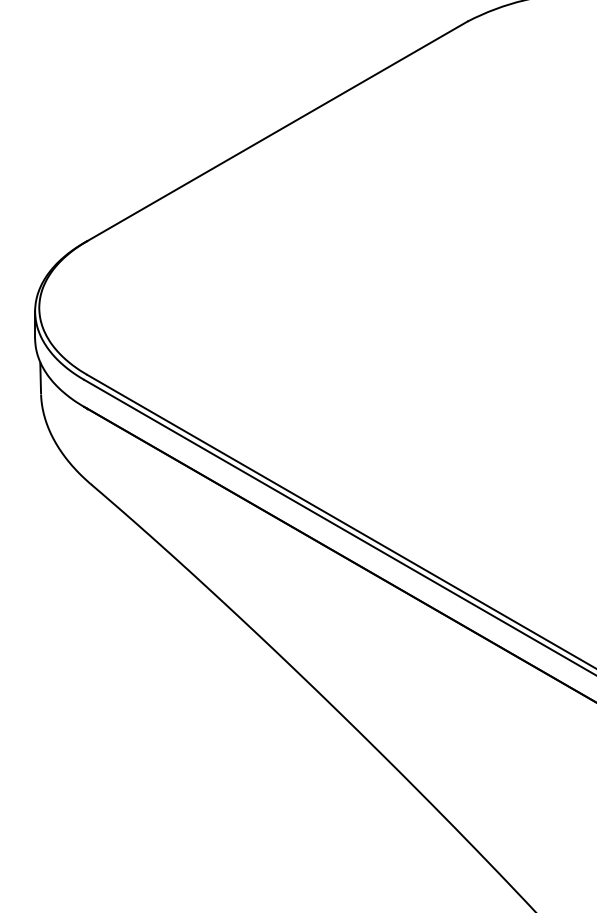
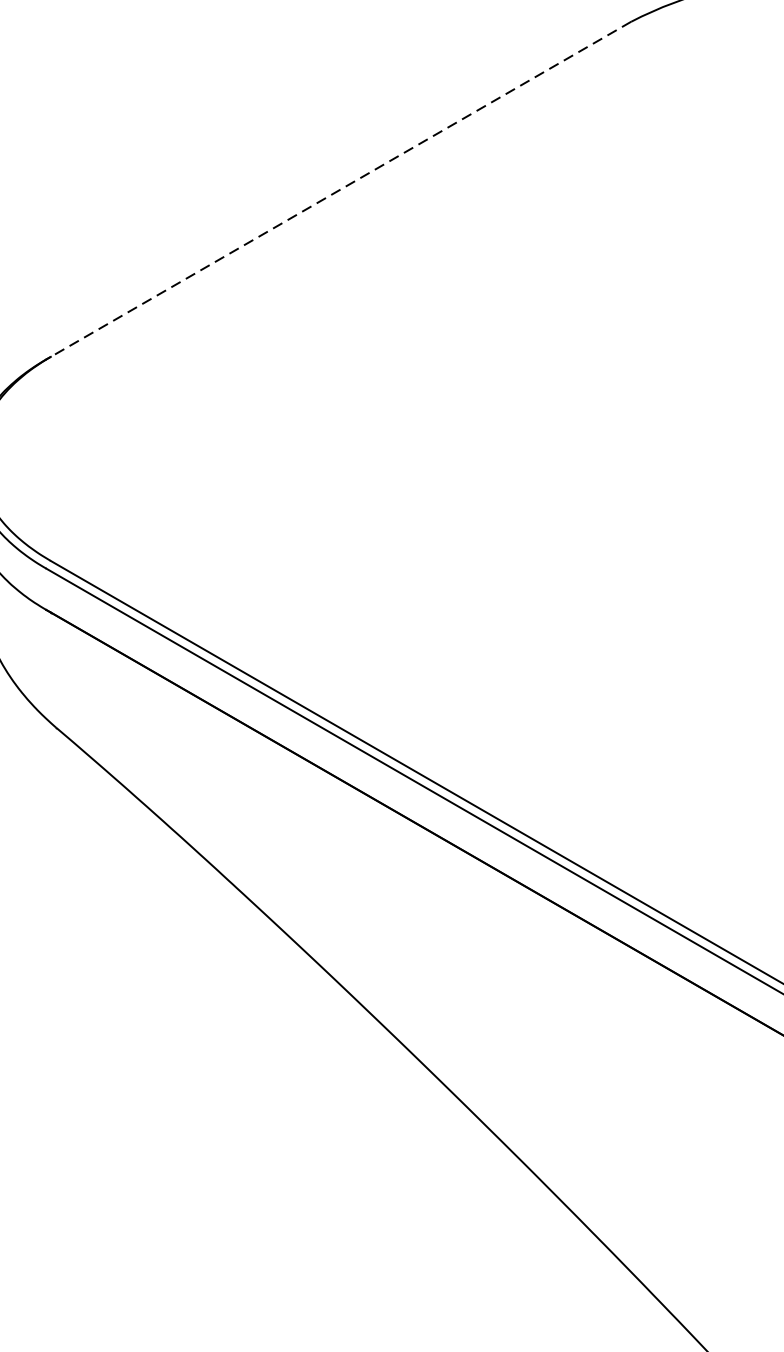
line: (277, 131) -> (341, 189), solid -> dashed

